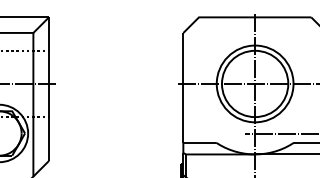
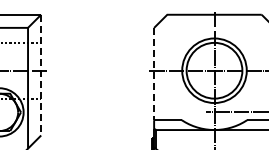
line: (183, 88) -> (154, 74), solid -> dashed
line: (49, 89) -> (41, 75), solid -> dashed

